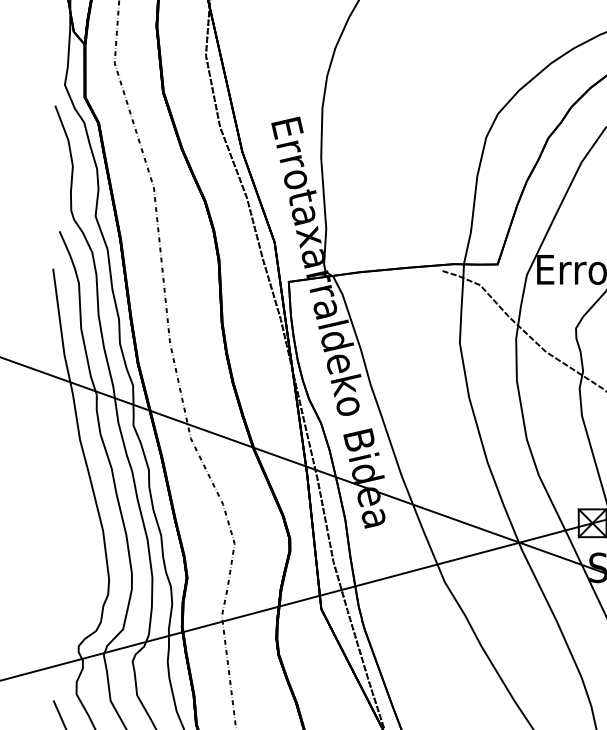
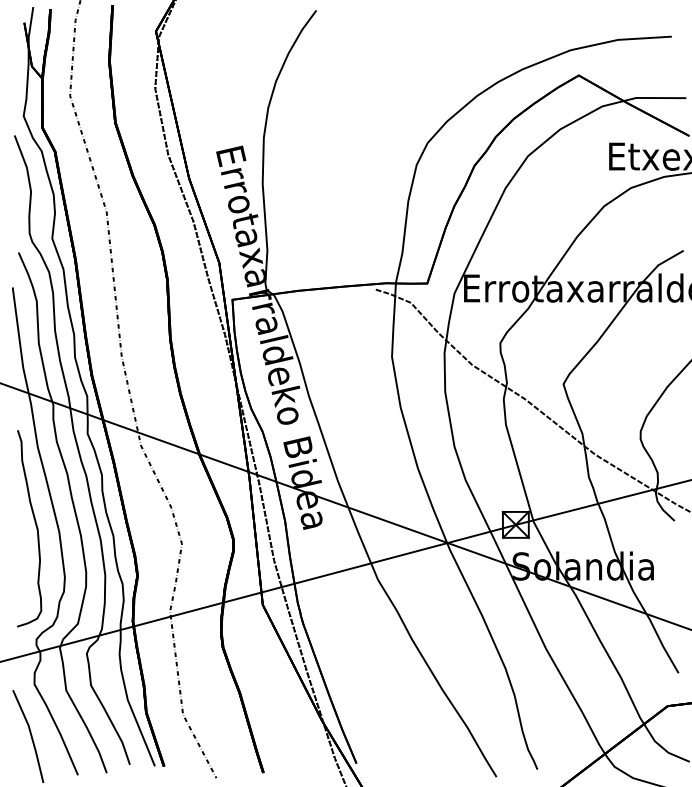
curve: (77, 524) -> (35, 526), added

